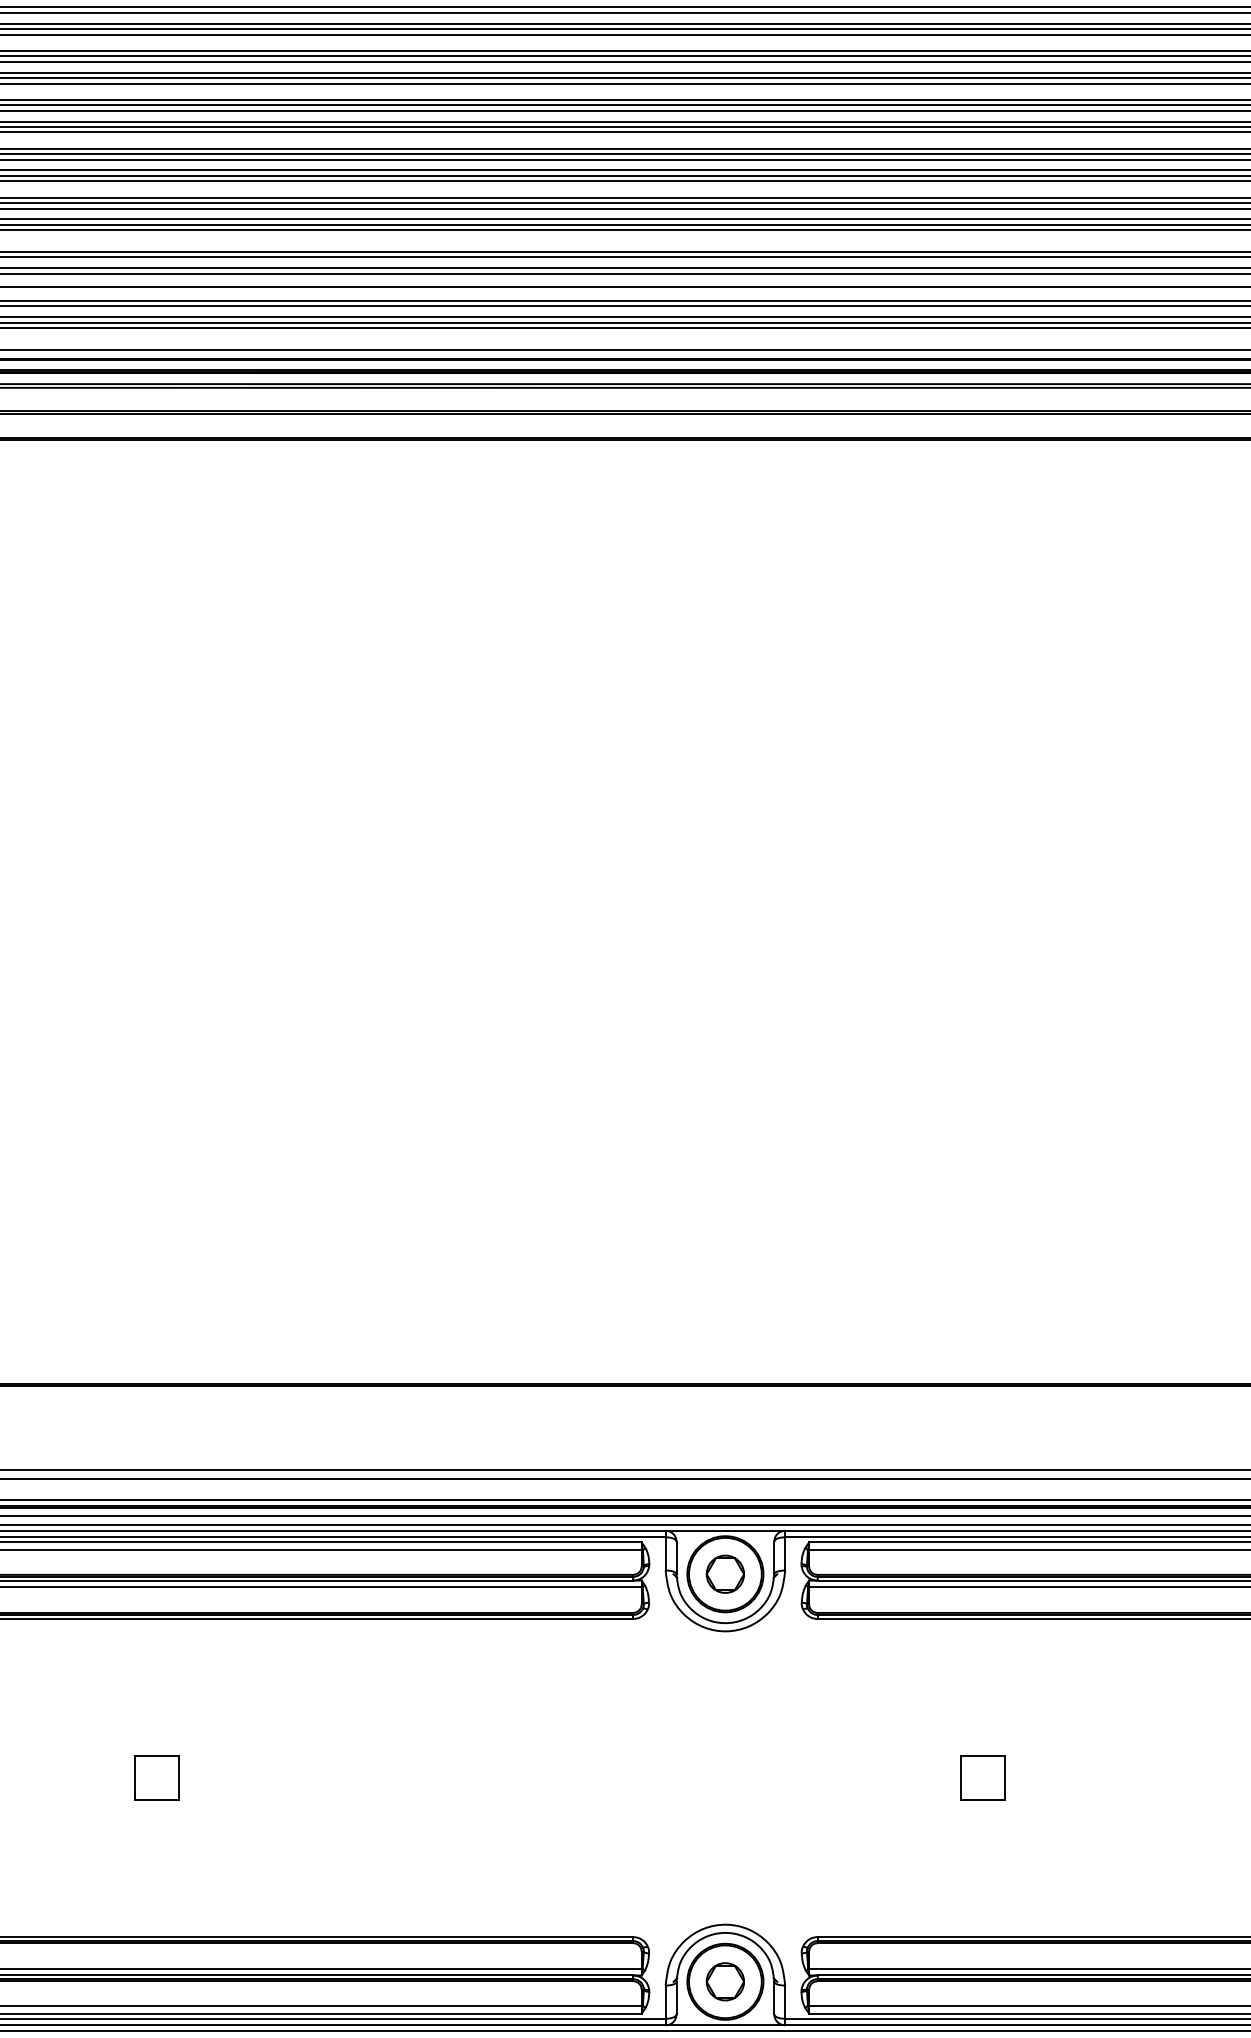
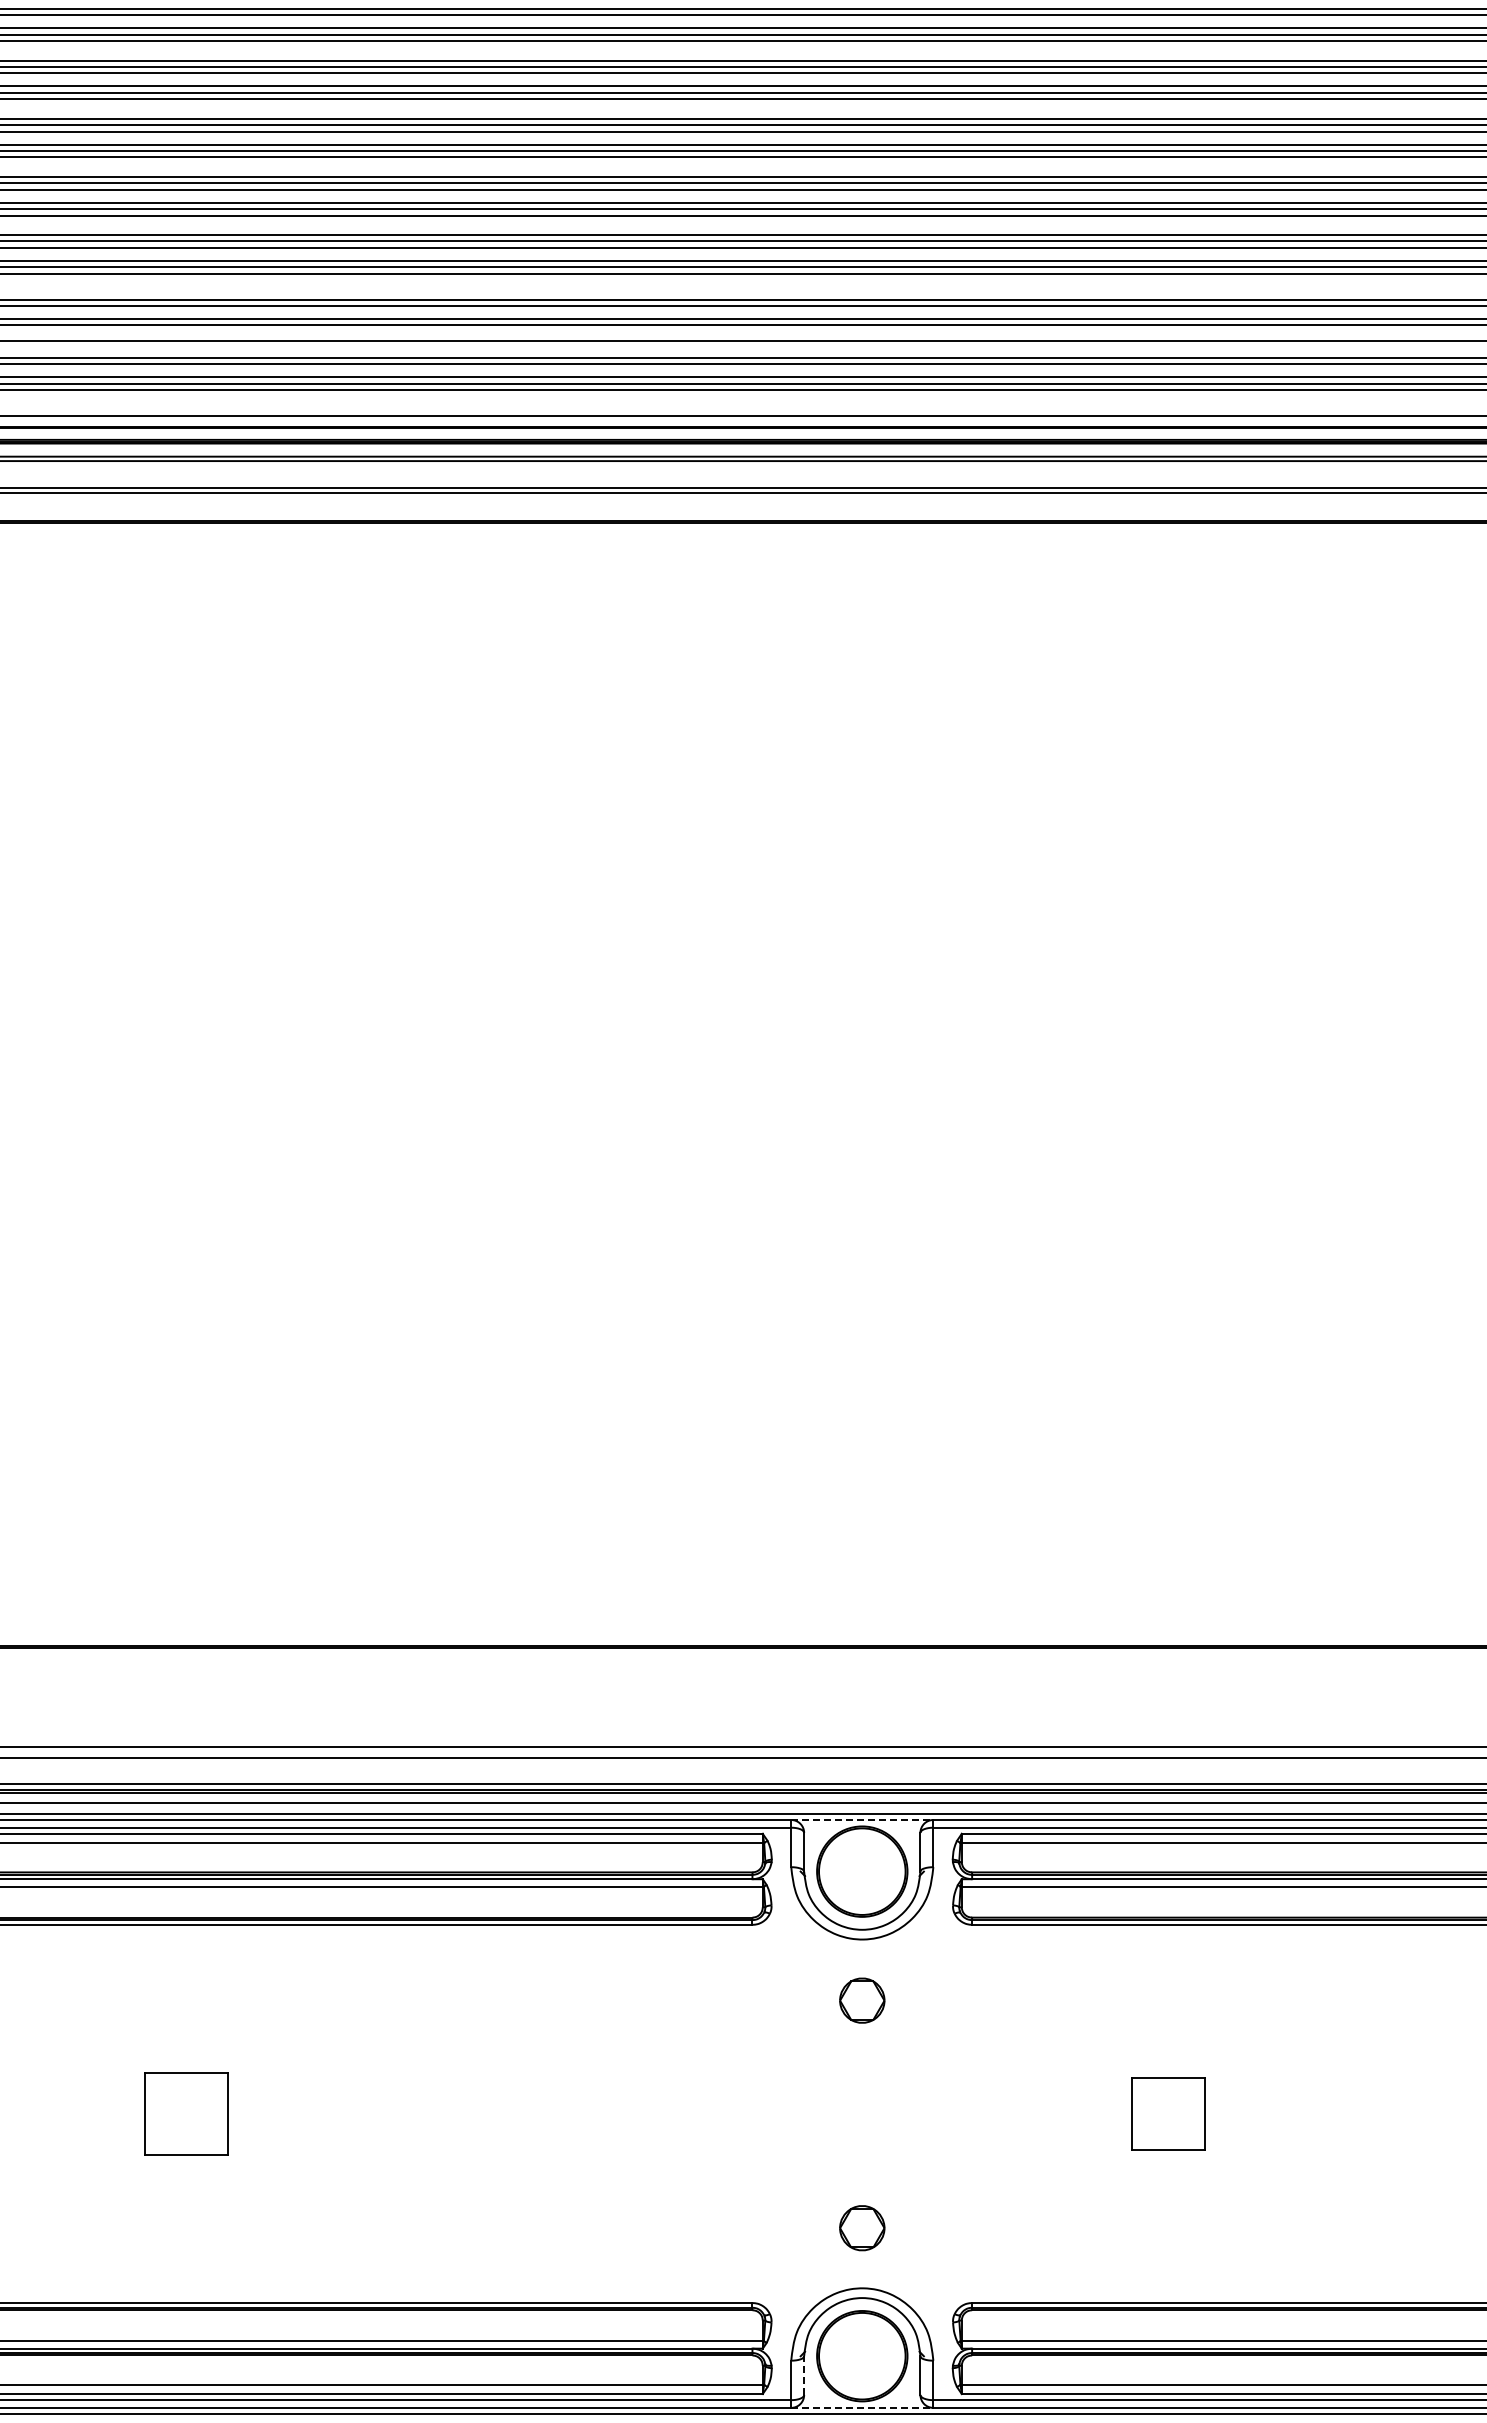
line: (725, 1530) -> (862, 1819), solid -> dashed
part: (725, 1574) -> (862, 2000), moved
part: (157, 1777) -> (186, 2113), size x1.6
part: (982, 1777) -> (1168, 2113), size x1.4
part: (725, 1982) -> (862, 2228), moved
line: (676, 1998) -> (804, 2375), solid -> dashed
line: (725, 2024) -> (862, 2407), solid -> dashed

